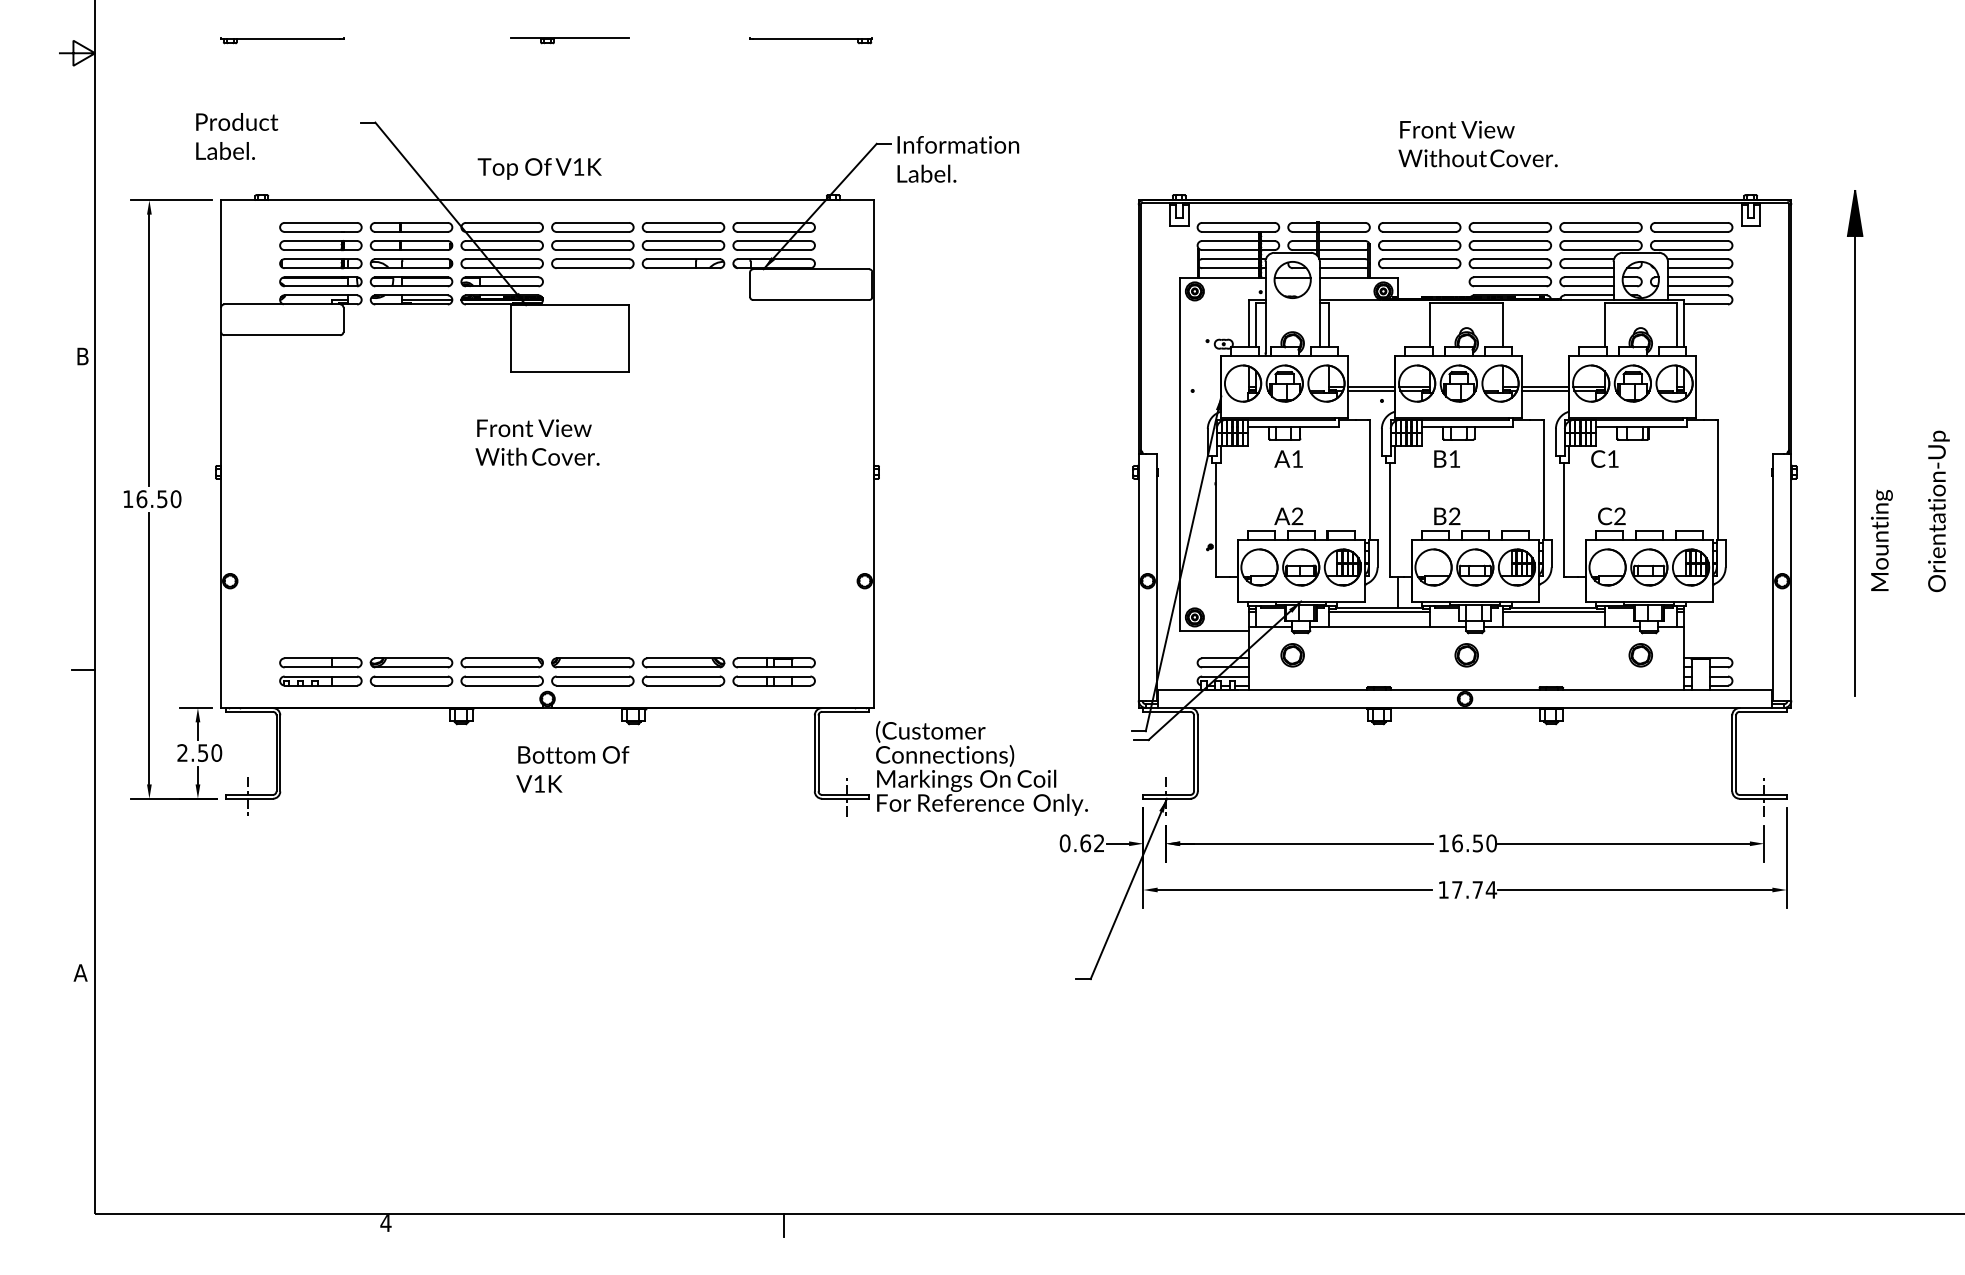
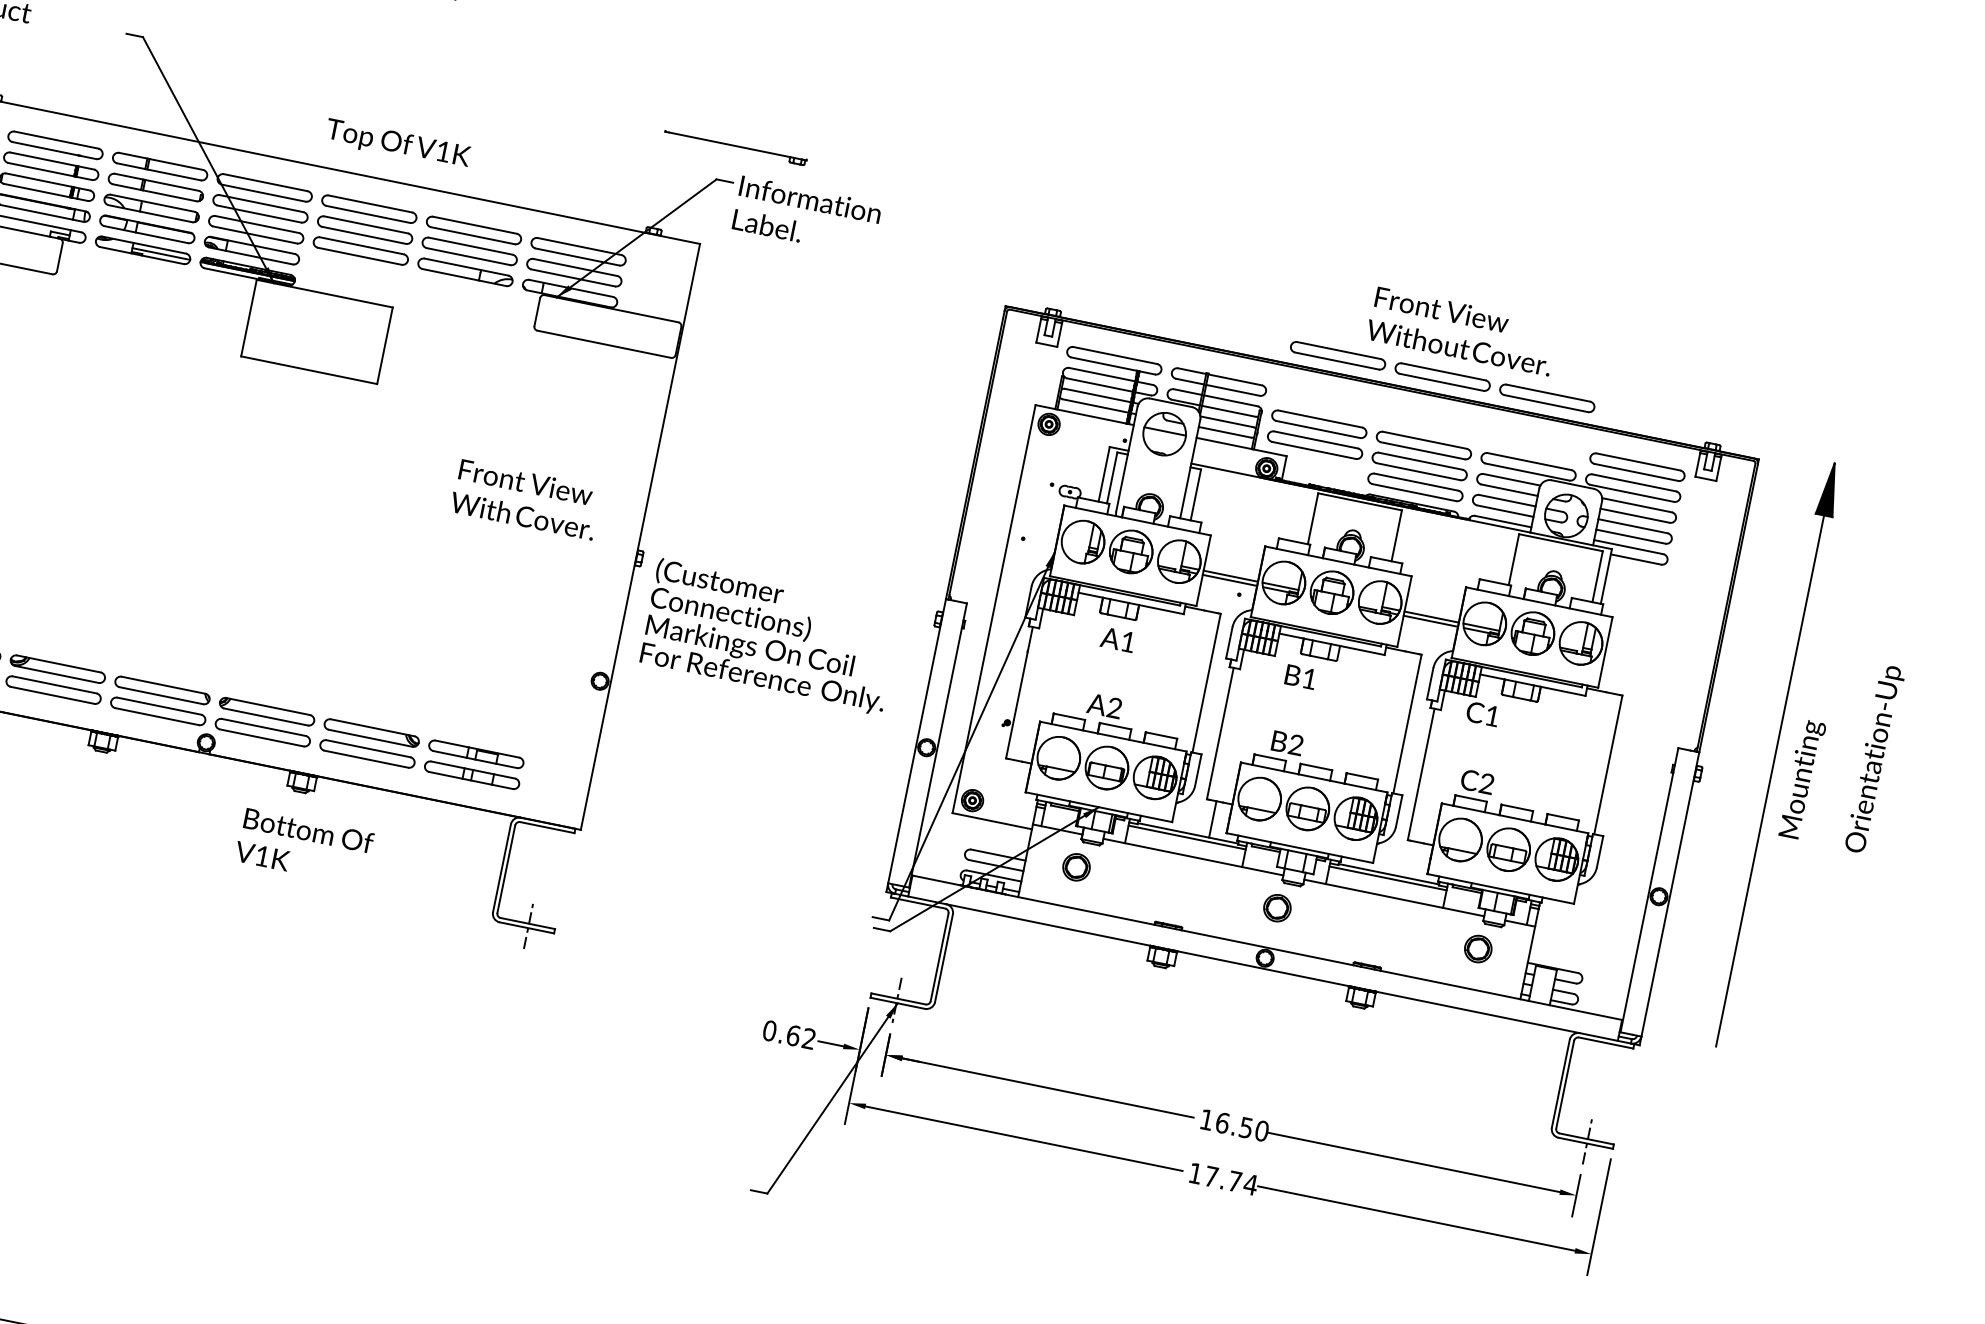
part: (810, 40) -> (734, 147), moved
text: (1477, 143) -> (1461, 330), moved
text: (539, 168) -> (397, 144), moved
part: (1510, 227) -> (1442, 377), moved
text: (537, 442) -> (526, 499), moved
text: (1910, 511) -> (1842, 752), moved
text: (981, 768) -> (769, 636), moved
text: (572, 769) -> (303, 847), moved

